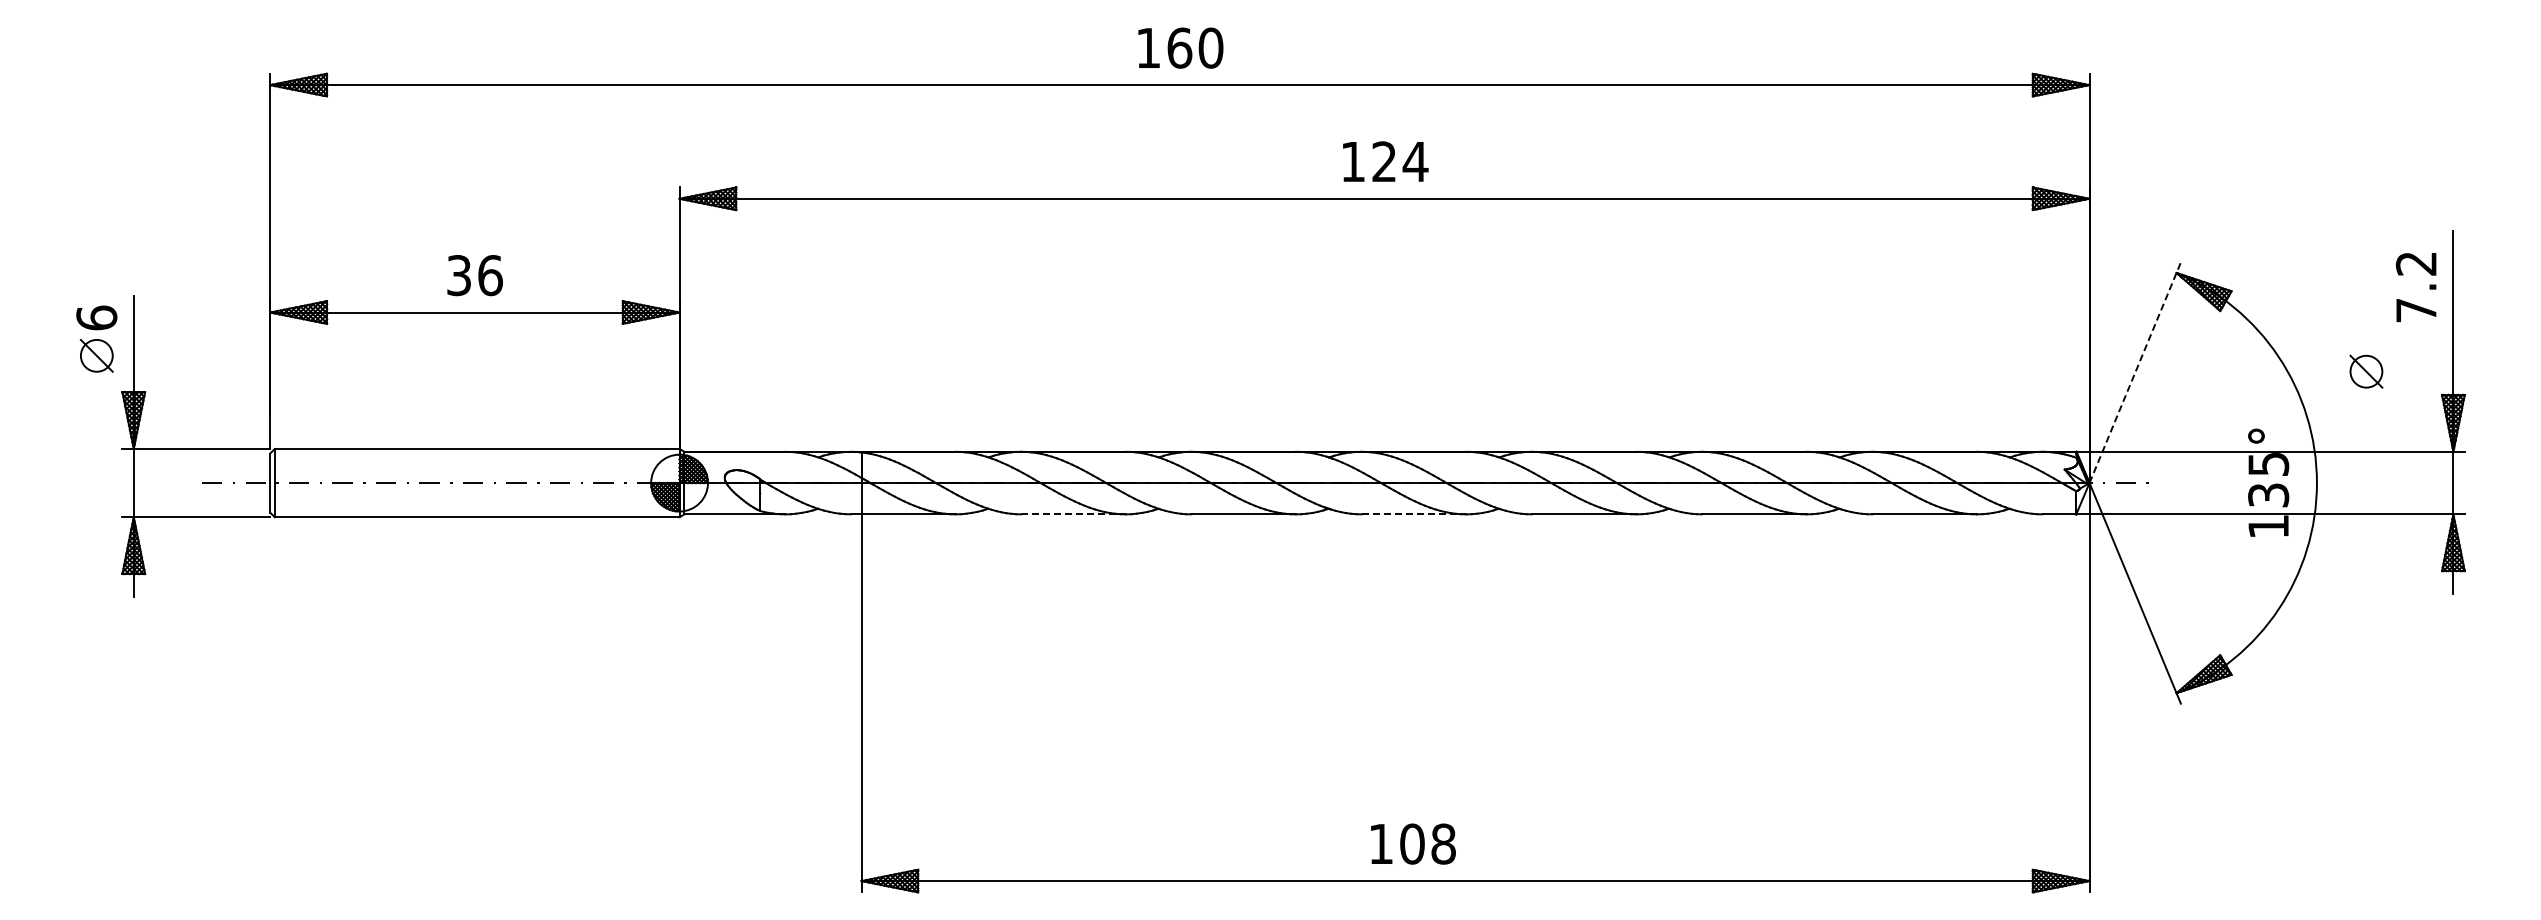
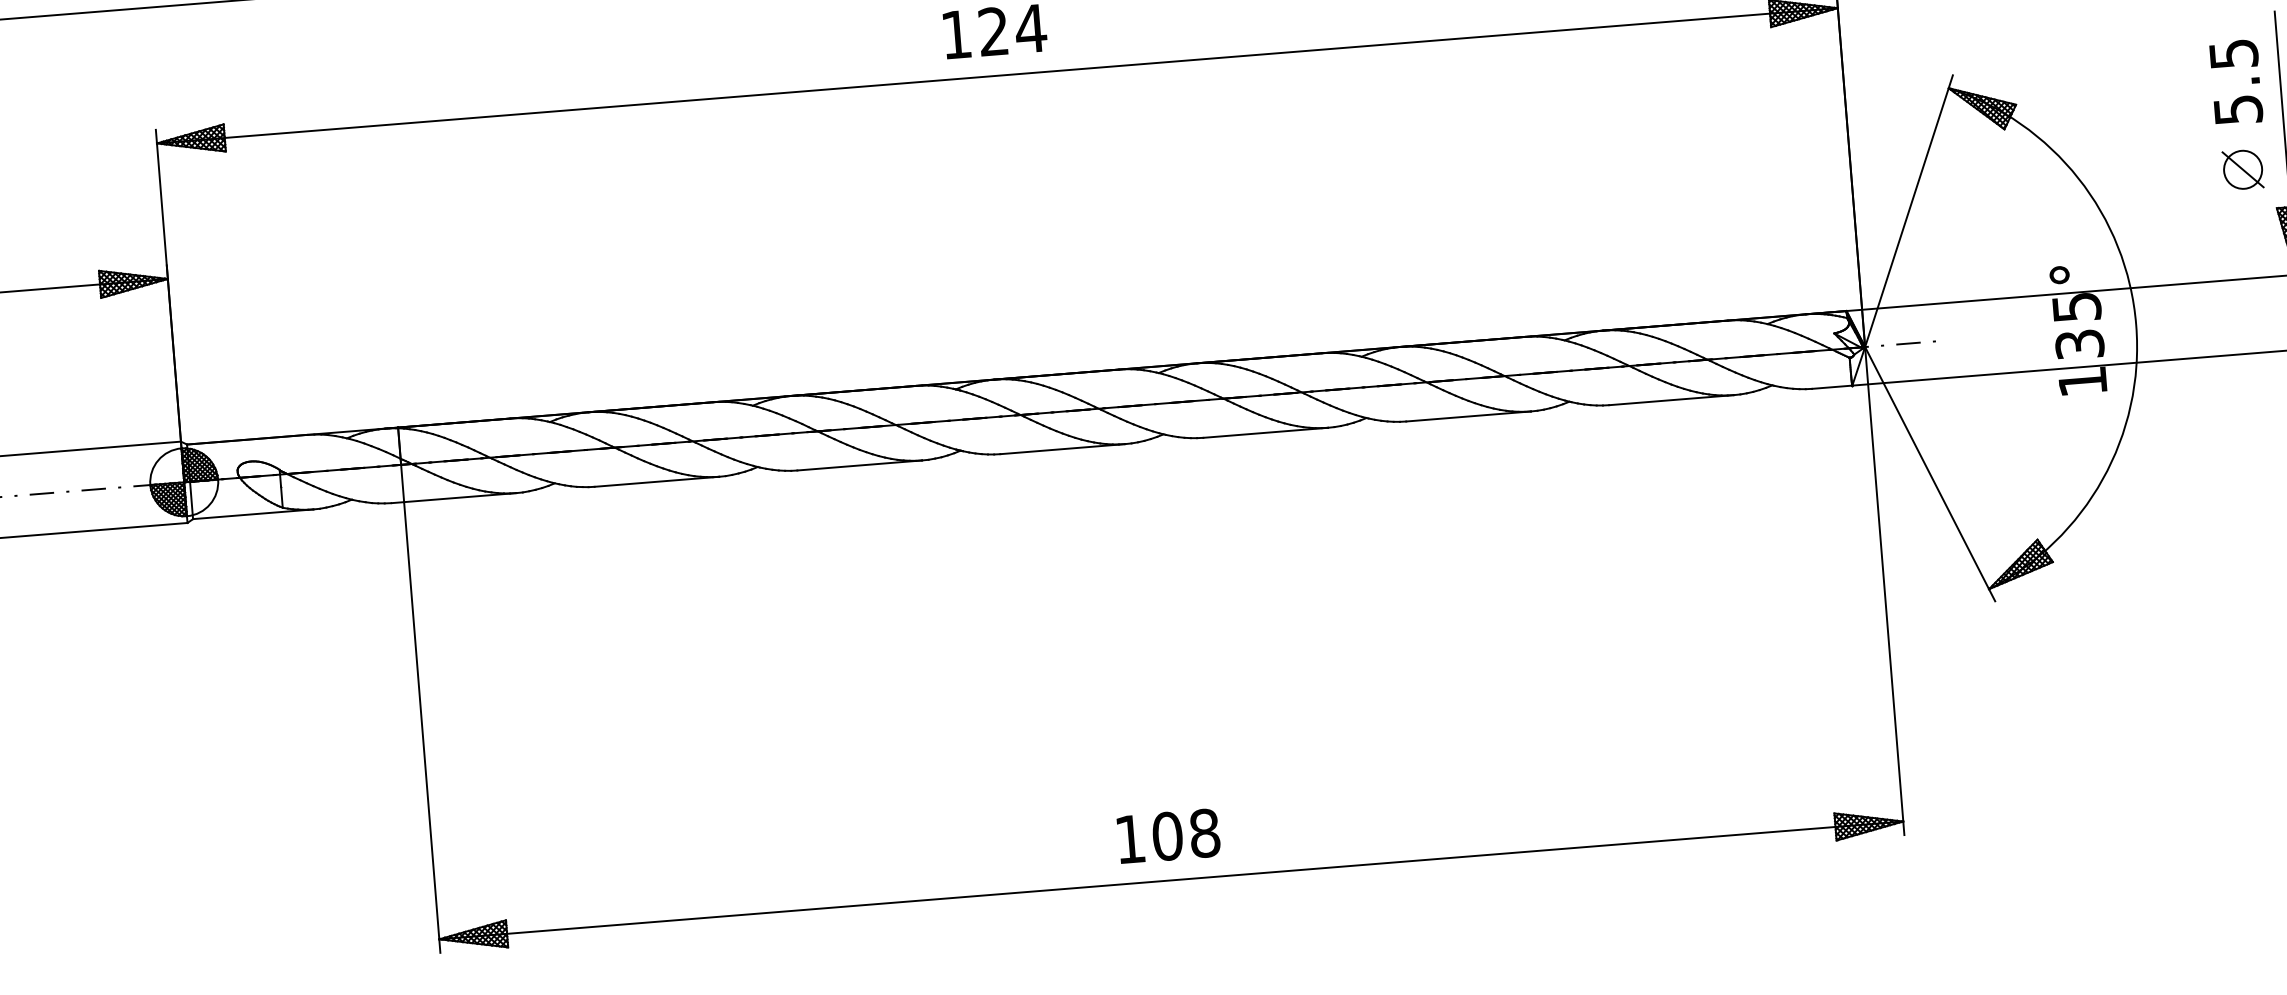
text: (2416, 287) -> (2236, 82), 7.2 -> 5.5
part: (2366, 371) -> (2243, 169), moved
line: (2135, 372) -> (1909, 210), dashed -> solid
line: (1074, 514) -> (658, 481), dashed -> solid
line: (1414, 514) -> (1063, 449), dashed -> solid
text: (1413, 843) -> (1168, 835), moved

